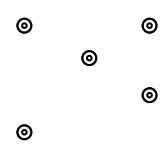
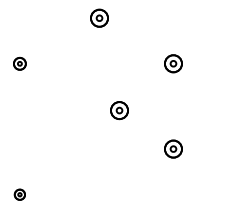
part: (24, 25) -> (19, 63), size x0.7
part: (89, 58) -> (119, 110), moved
part: (24, 132) -> (19, 194), size x0.6

